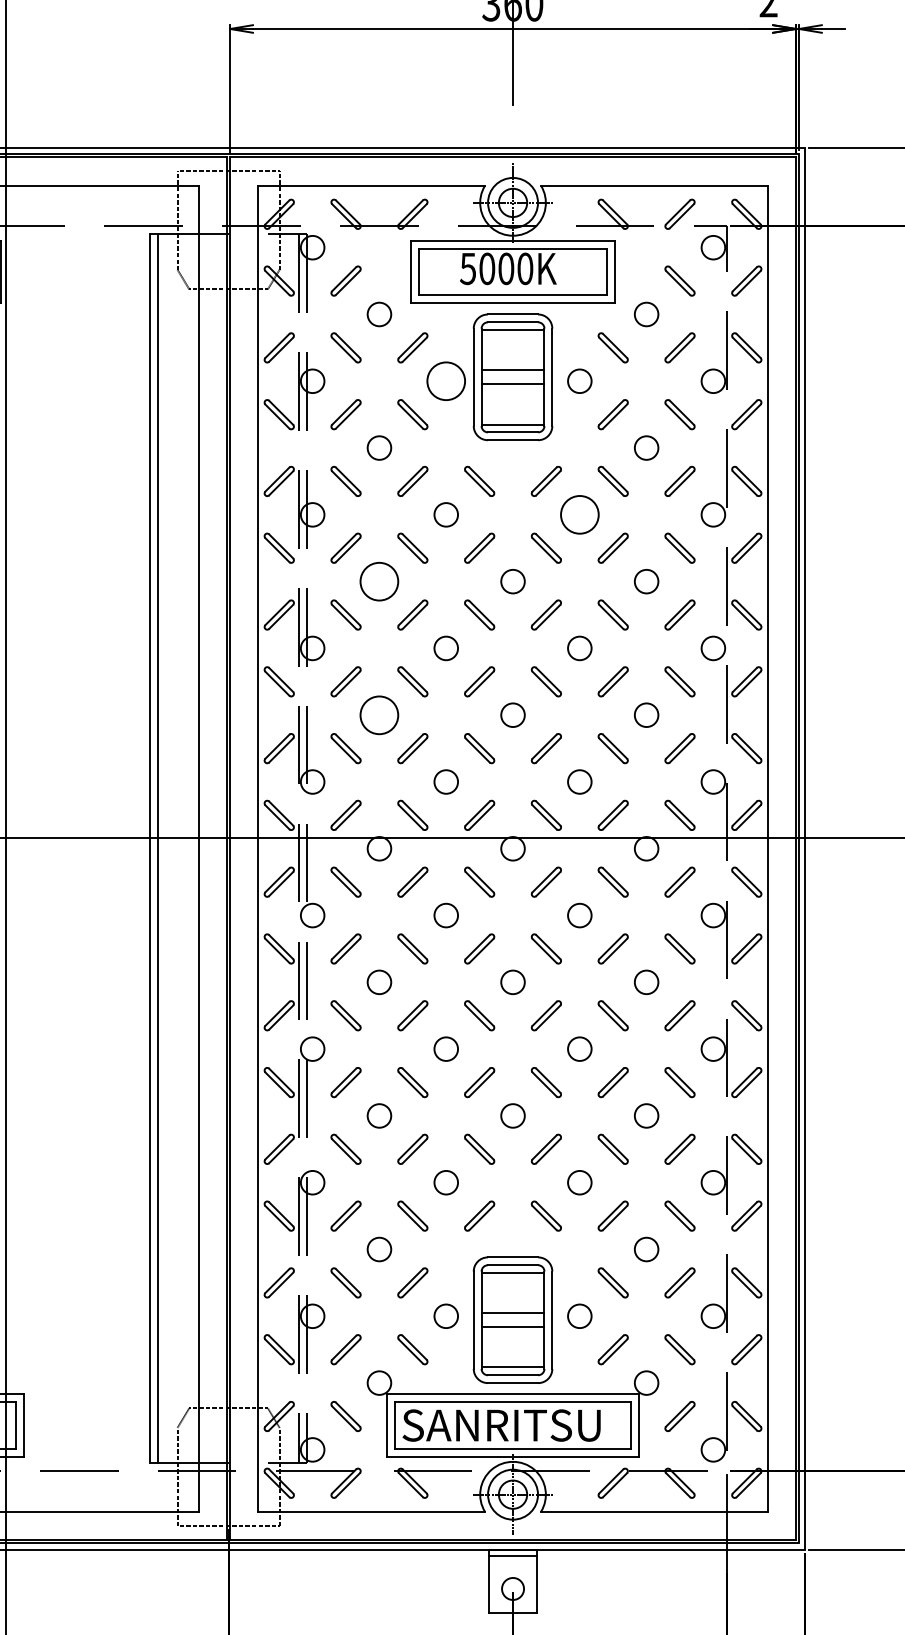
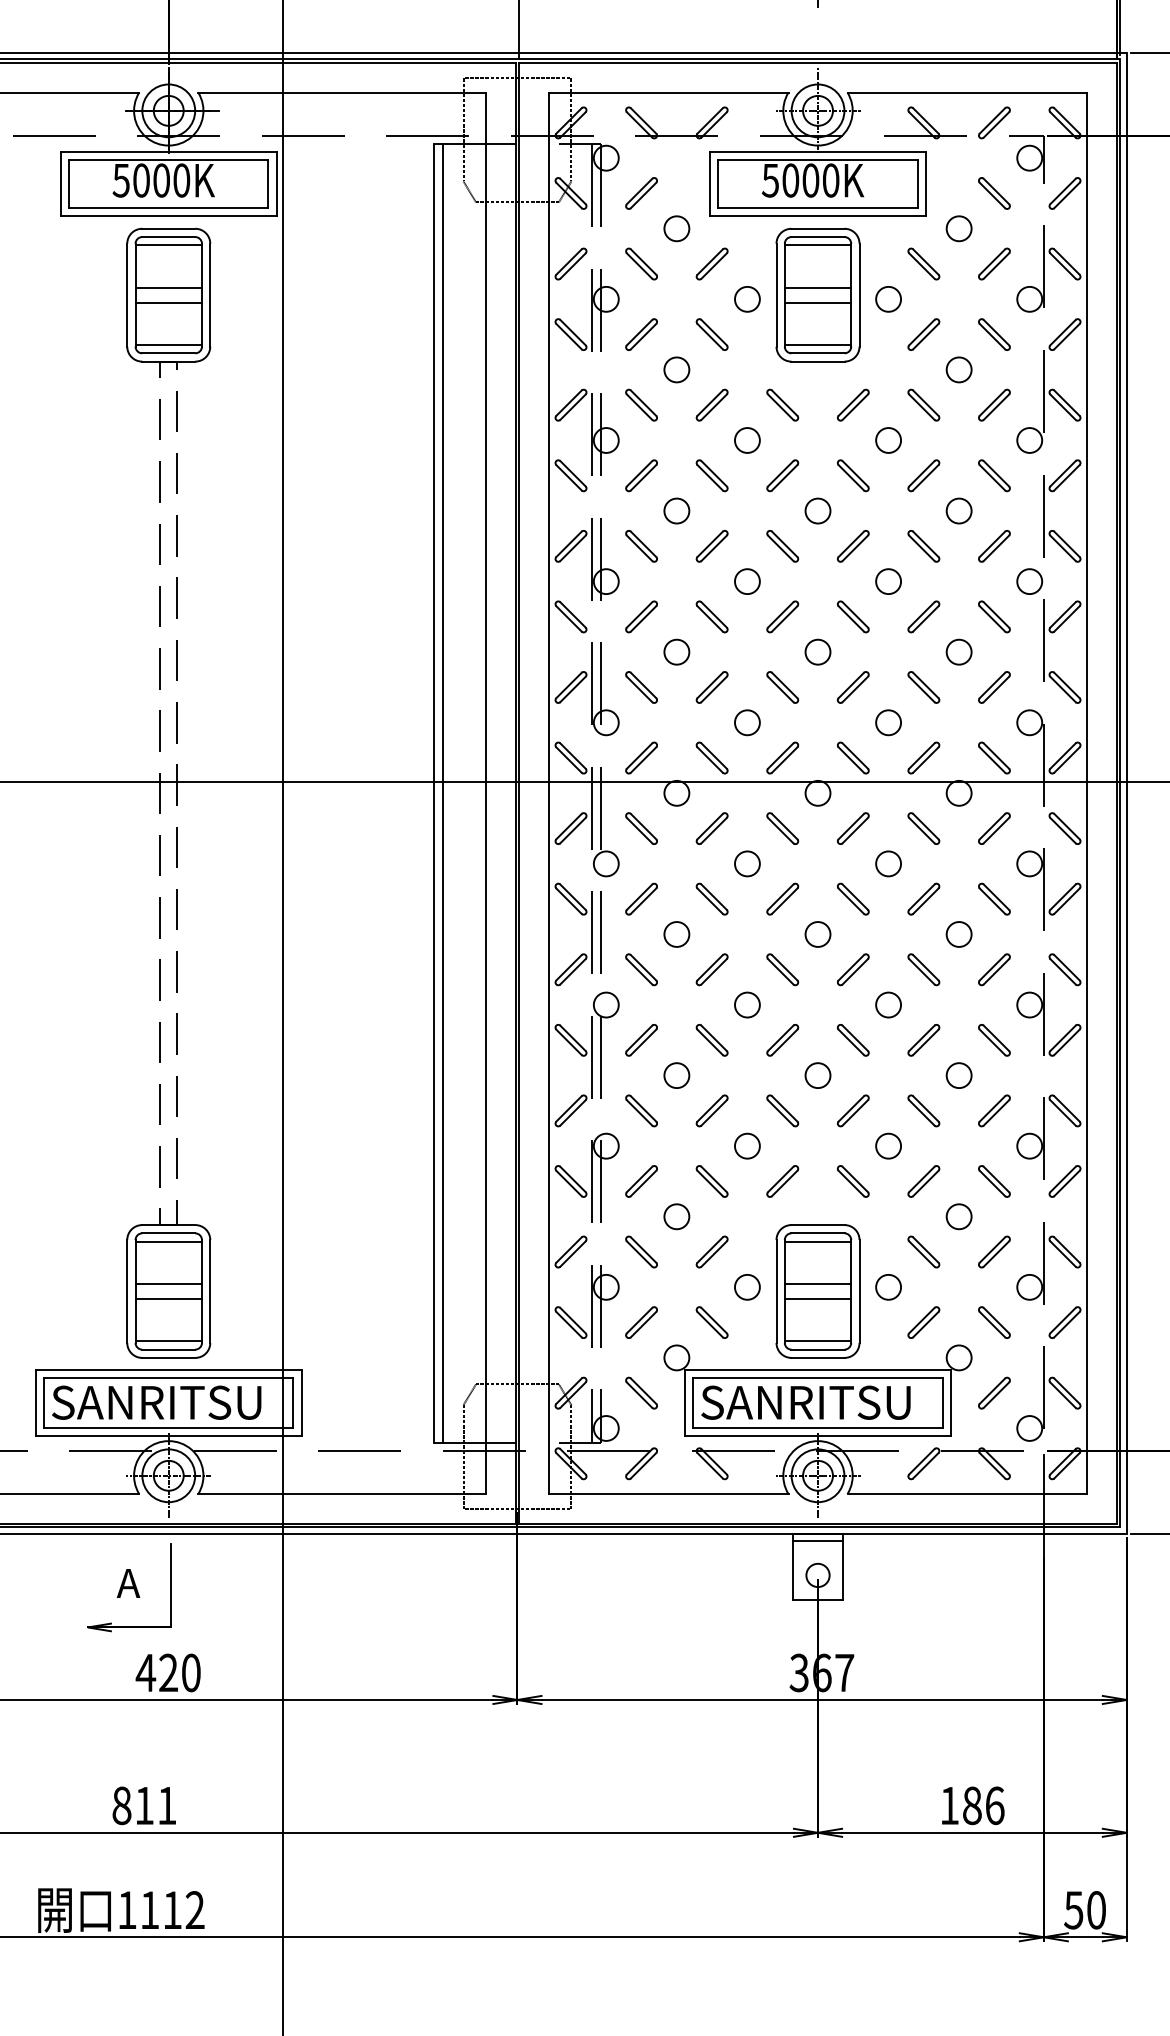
circle: (445, 380) -> (746, 298), size x0.62
circle: (579, 514) -> (888, 440), size x0.62
circle: (379, 581) -> (676, 510), size x0.62
circle: (379, 714) -> (676, 651), size x0.62

